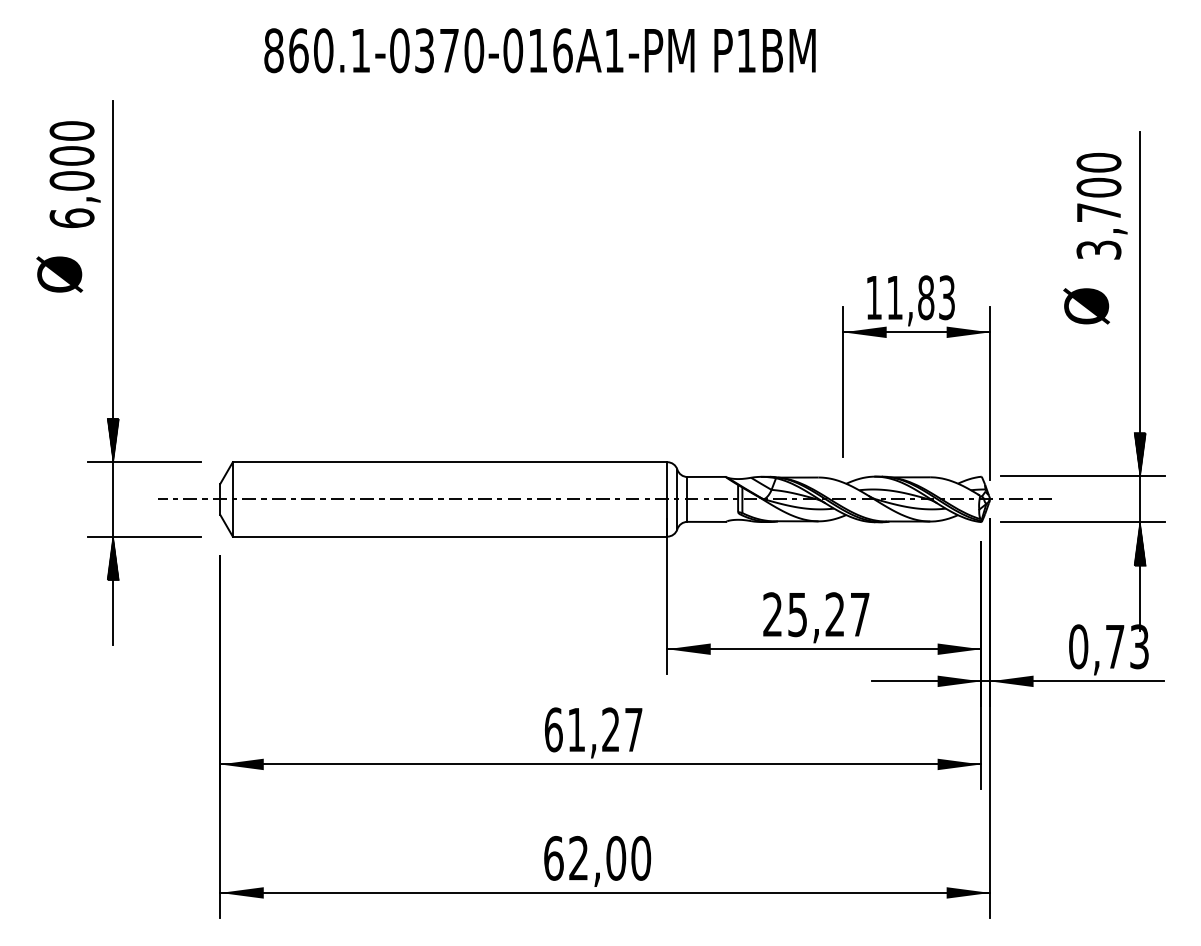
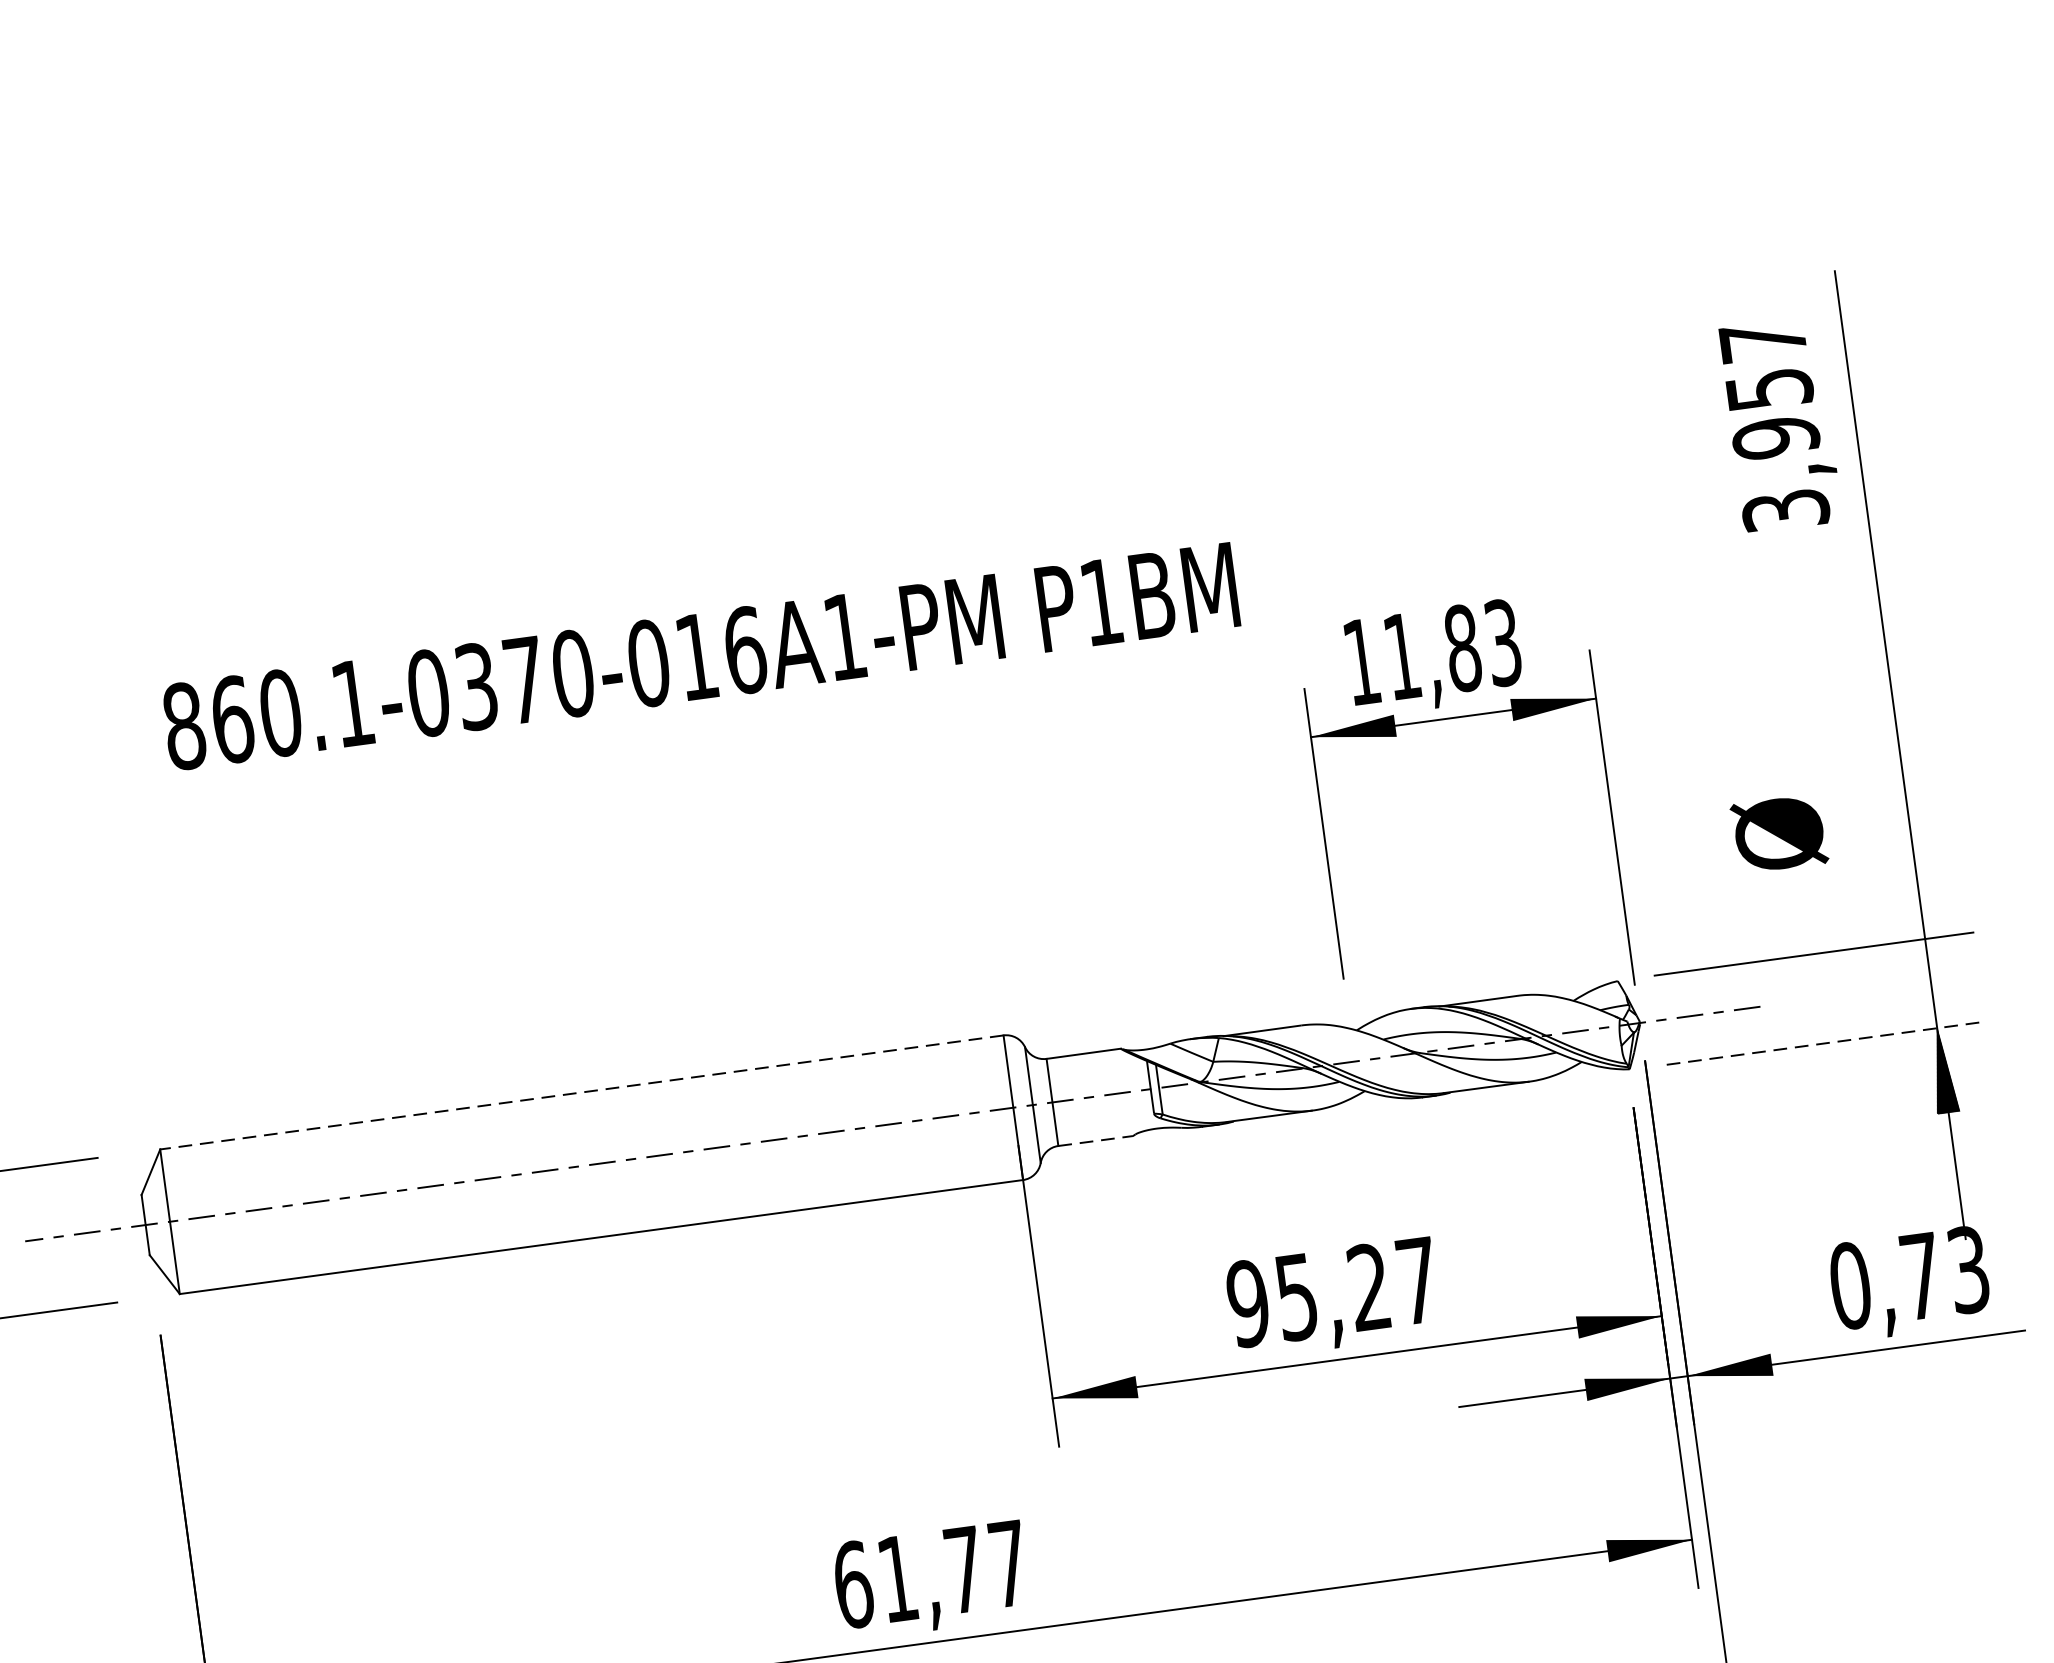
text: (539, 50) -> (699, 656), moved
text: (1098, 187) -> (1768, 389), 3,700 -> 3,957
text: (1086, 306) -> (1779, 834), moved
hatch: (1139, 454) -> (1918, 896), removed
line: (449, 462) -> (580, 1093), solid -> dashed
line: (707, 521) -> (1097, 1140), solid -> dashed
line: (1083, 522) -> (1827, 1043), solid -> dashed
text: (772, 614) -> (1247, 1303), 25,27 -> 95,27
text: (610, 729) -> (963, 1569), 61,27 -> 61,77

